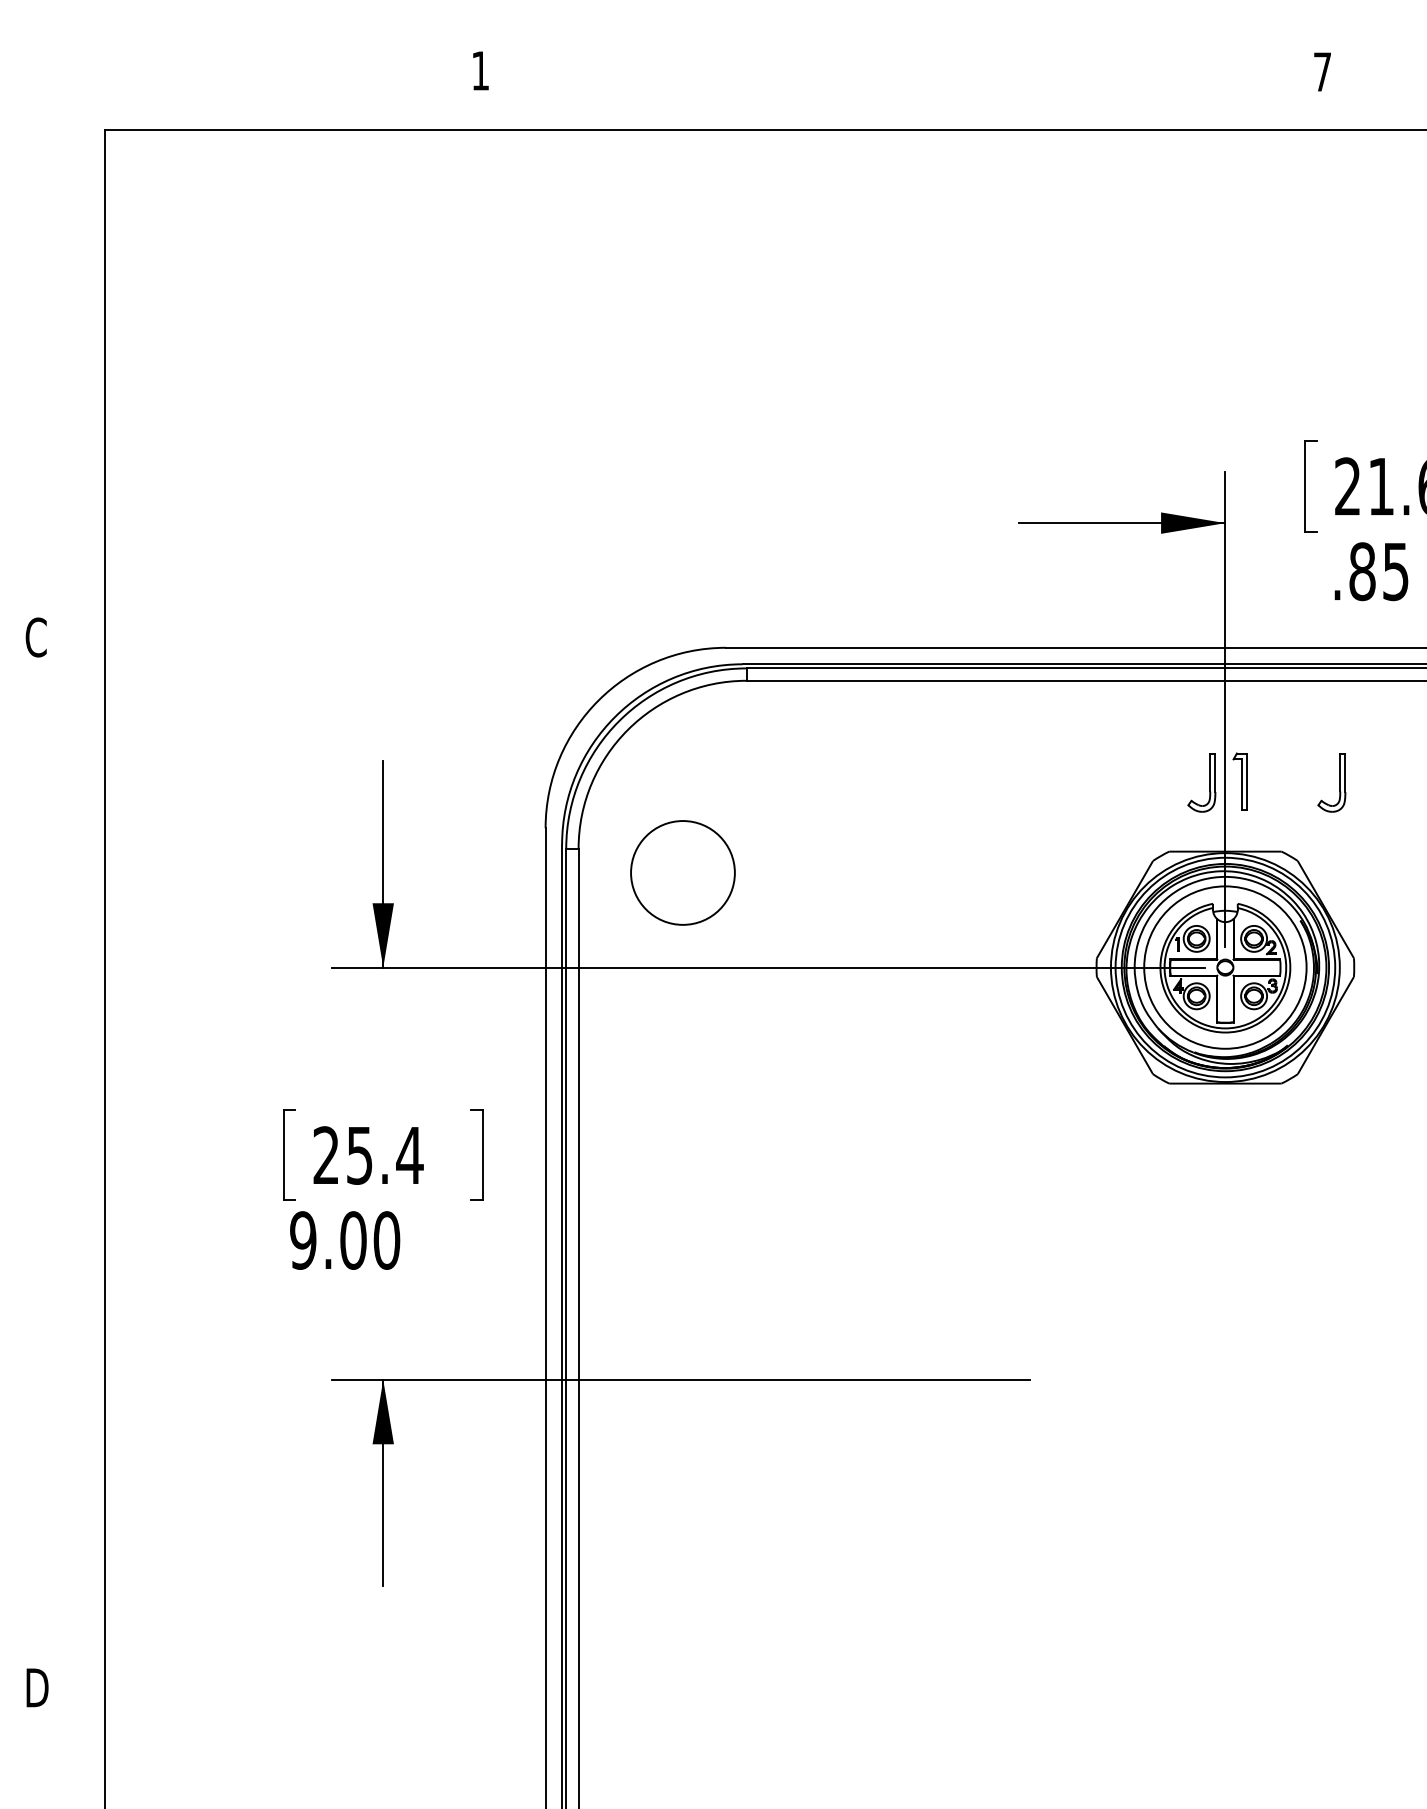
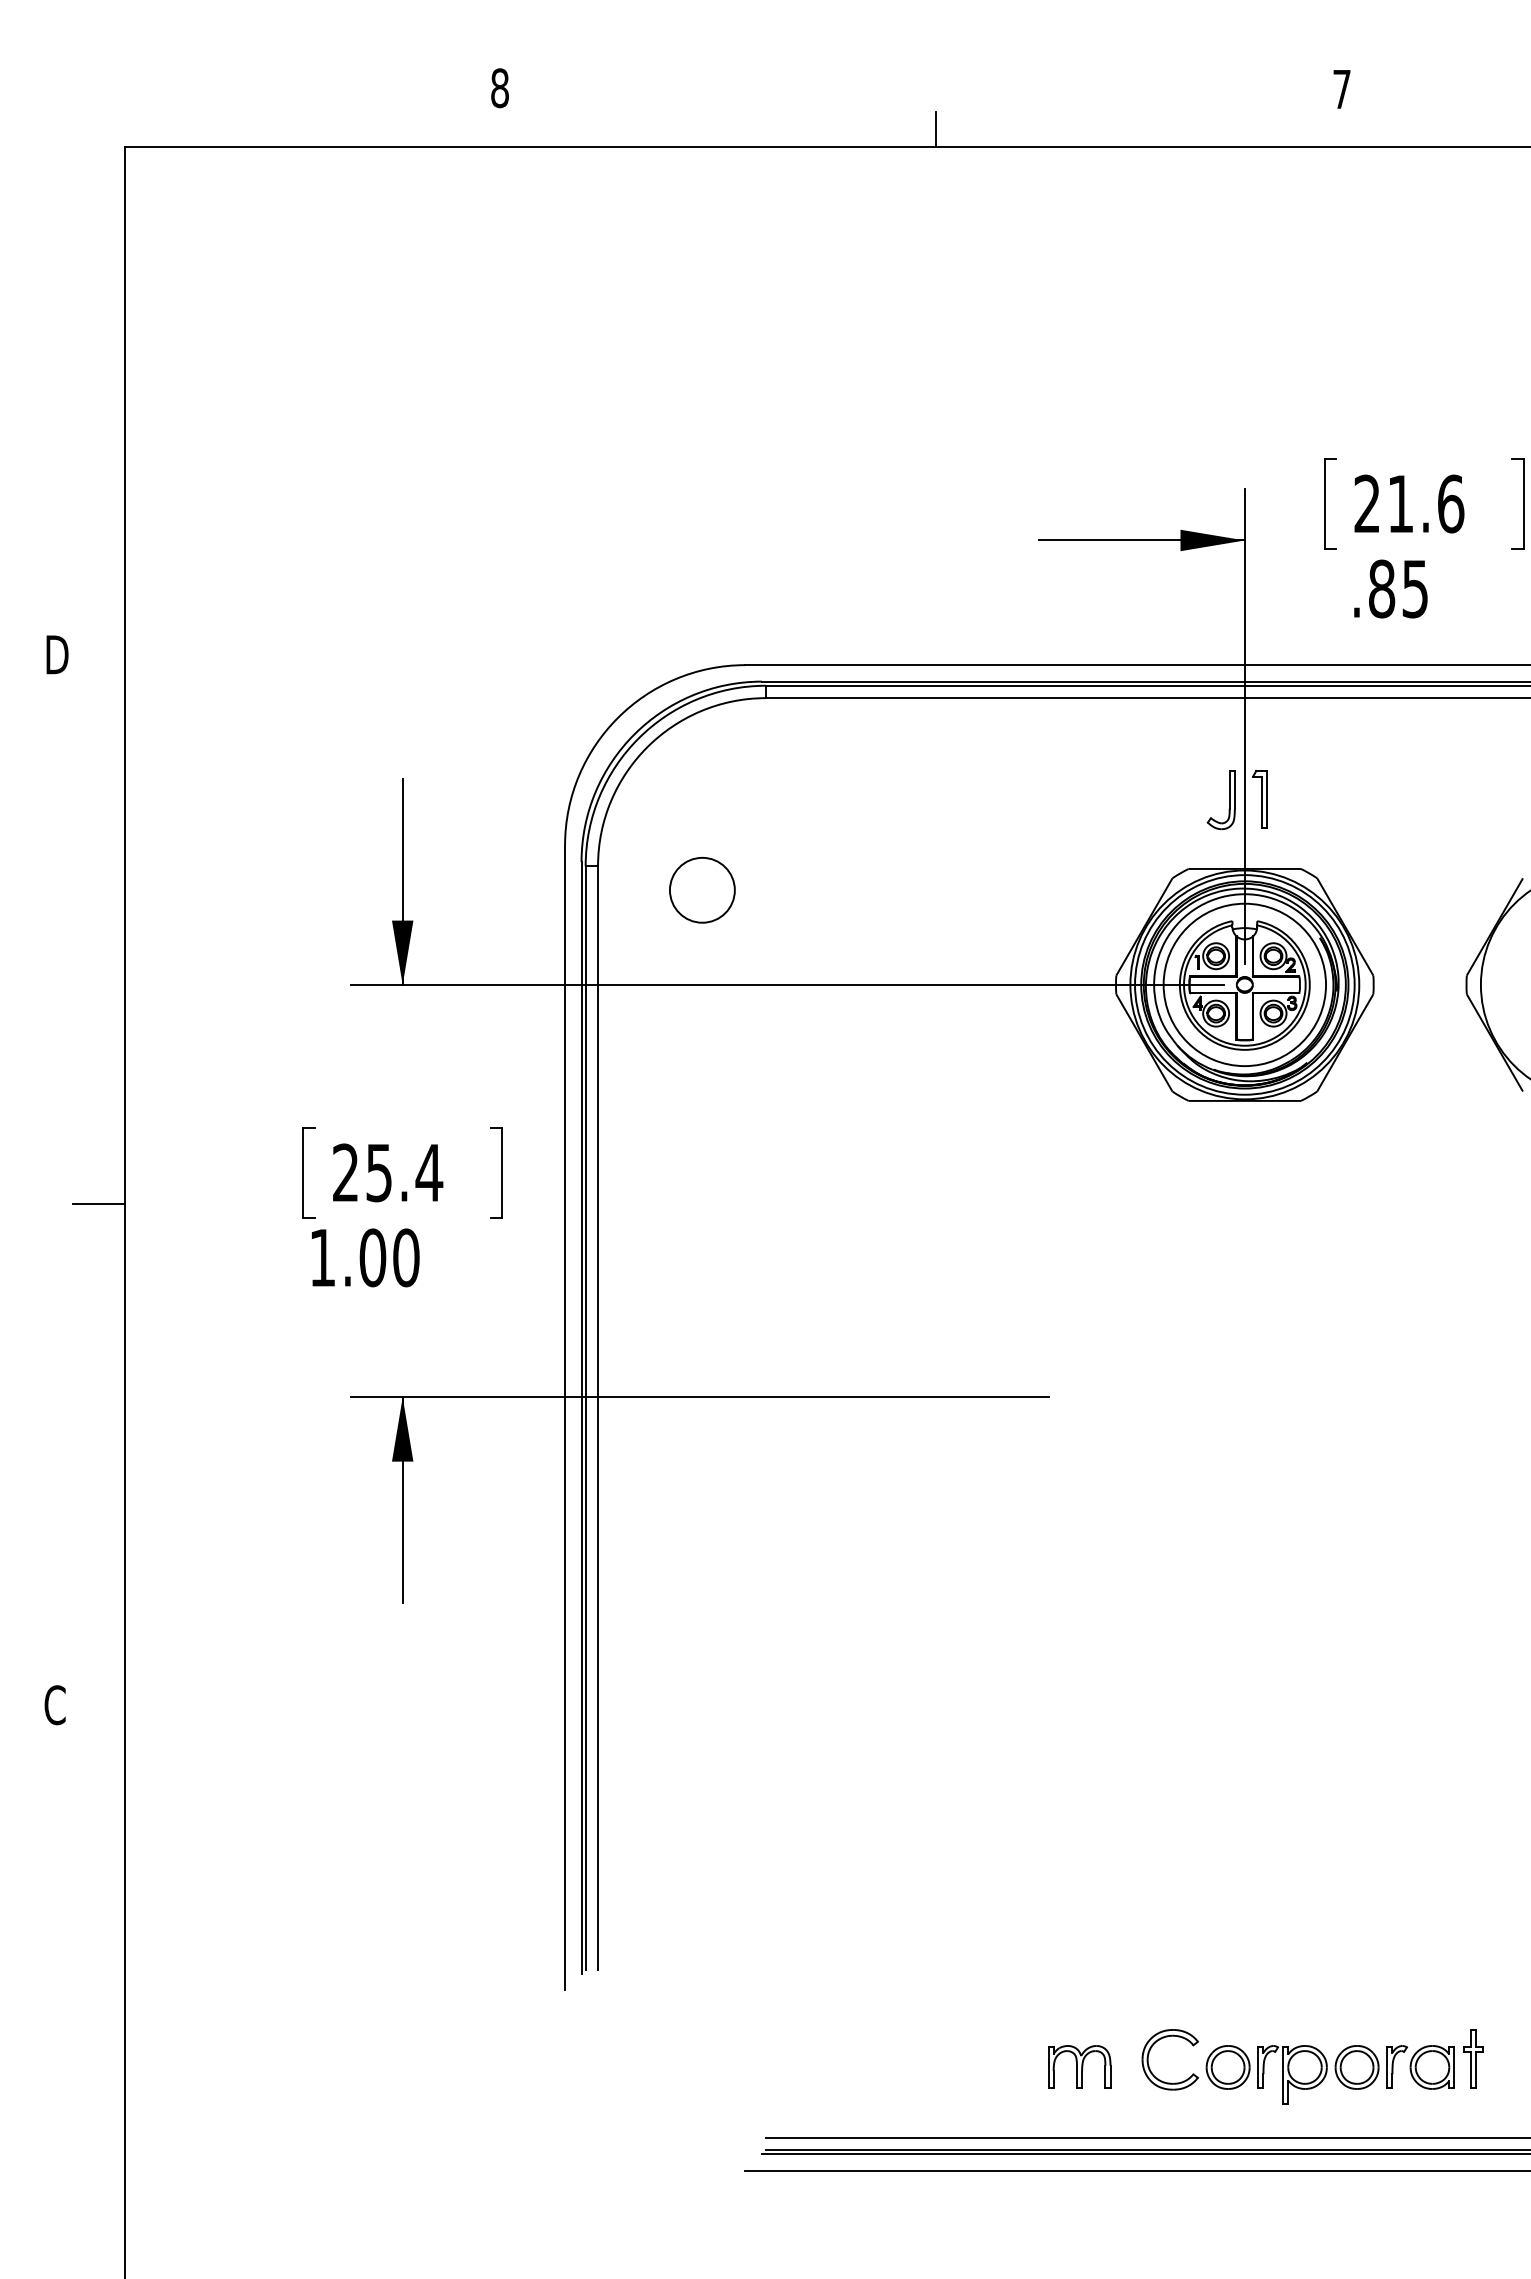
text: (480, 71) -> (499, 88), 1 -> 8
line: (917, 112) -> (936, 129), added
text: (37, 637) -> (56, 654), C -> D
part: (1340, 783) -> (1359, 800), removed
circle: (682, 872) -> (701, 889), size x0.62
line: (79, 1186) -> (98, 1203), added
text: (303, 1240) -> (322, 1257), 9.00 -> 1.00
text: (36, 1688) -> (55, 1705), D -> C

